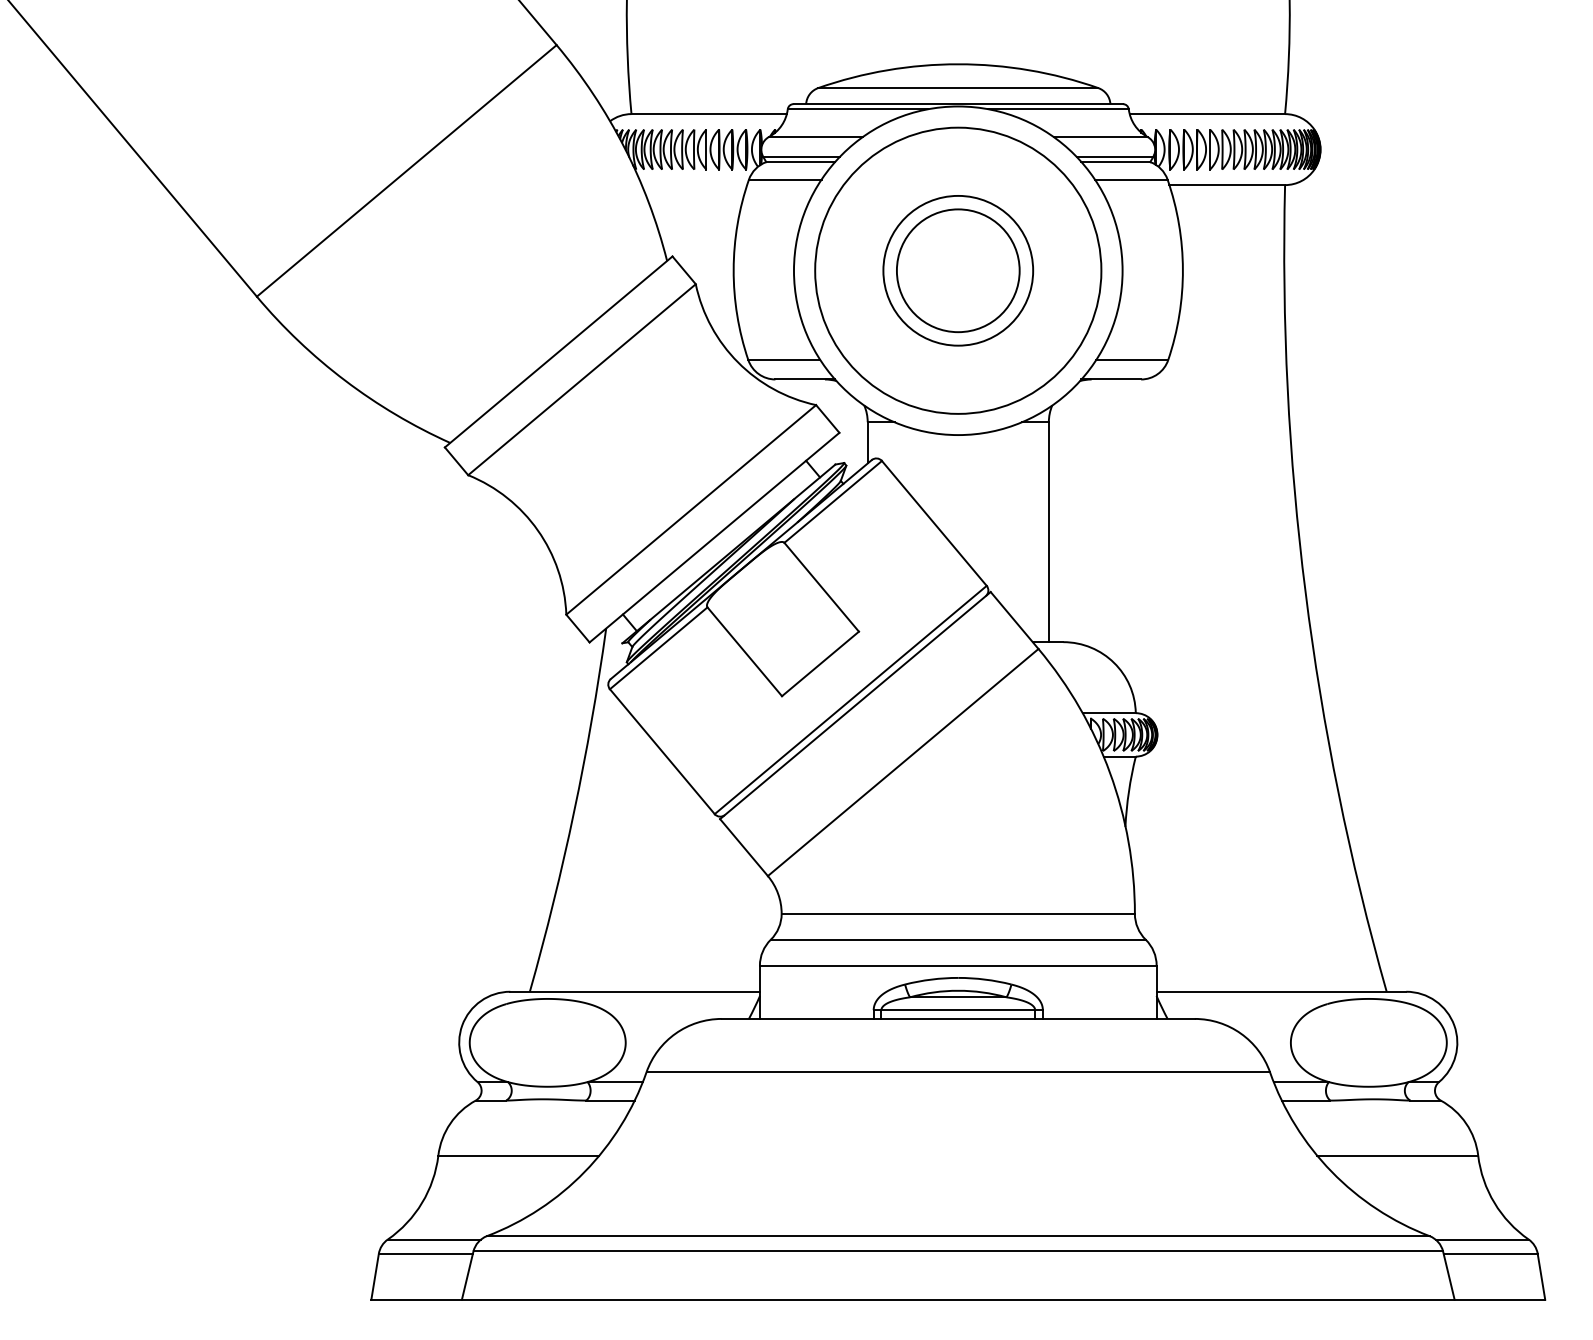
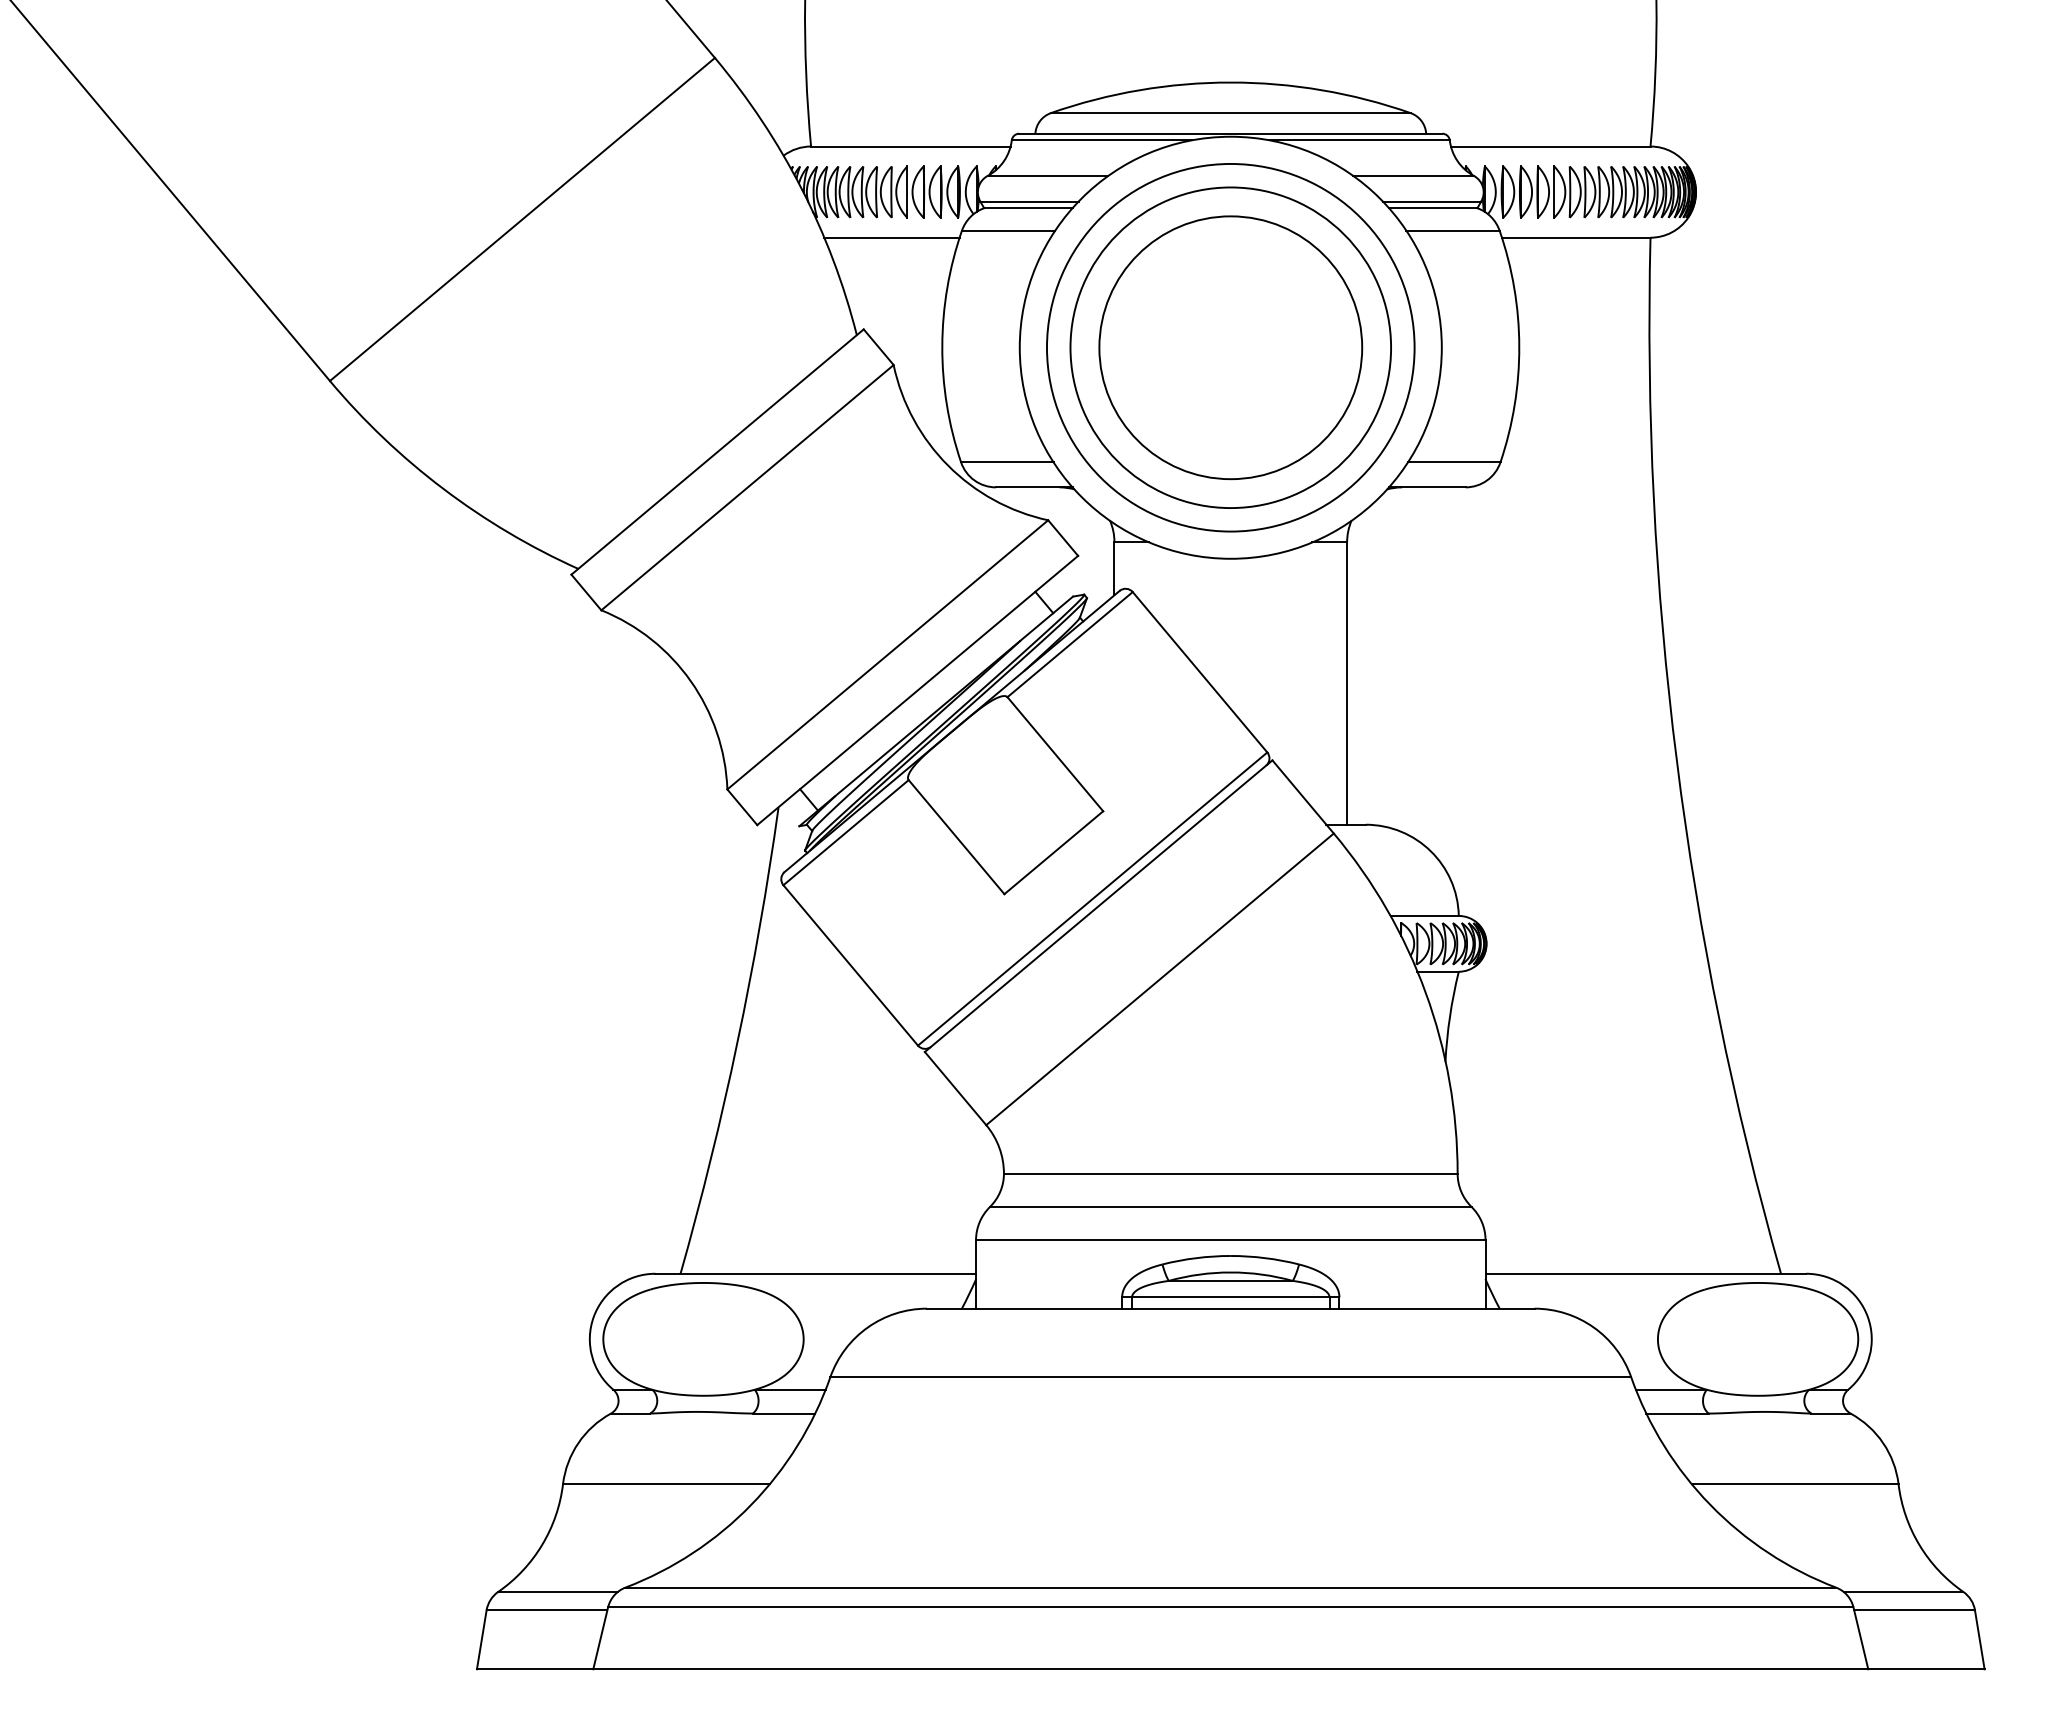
line: (694, 184) -> (891, 237), added
circle: (958, 270) -> (1230, 347), size x1.67
circle: (958, 270) -> (1230, 347), size x1.67

